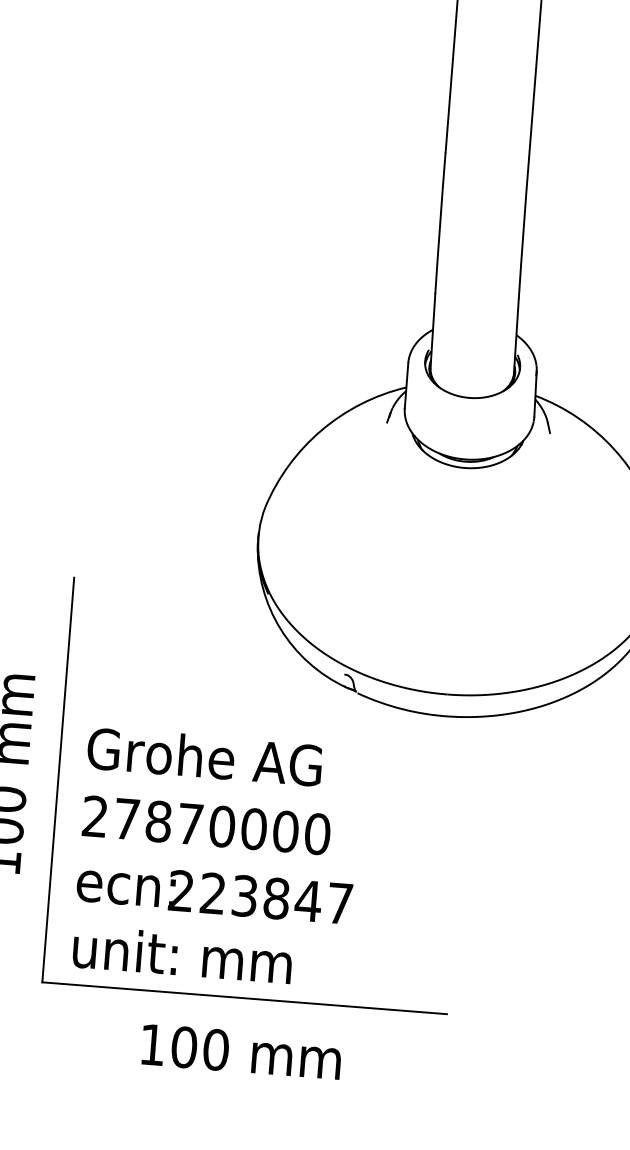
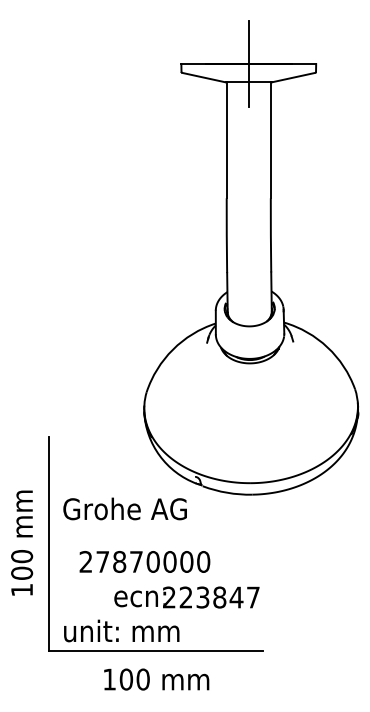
text: (203, 755) -> (124, 508), moved
text: (205, 824) -> (144, 561), moved
text: (213, 893) -> (186, 597), moved

